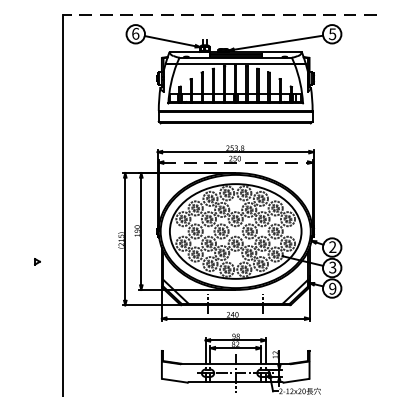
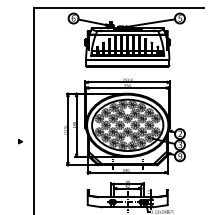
line: (218, 15) -> (118, 8), dashed -> solid
line: (237, 163) -> (128, 88), dashed -> solid

